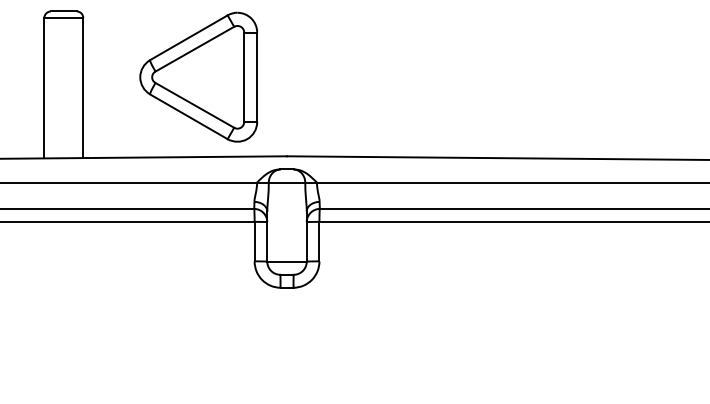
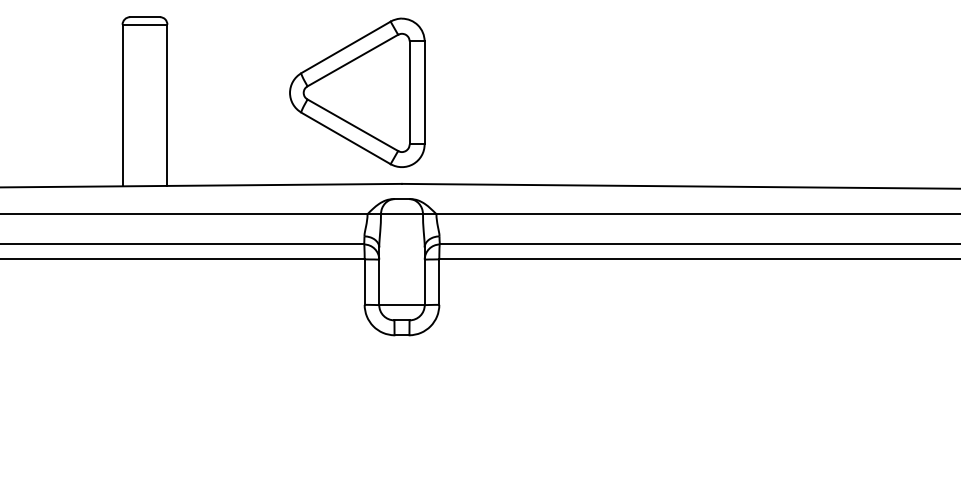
part: (198, 76) -> (357, 92), moved

